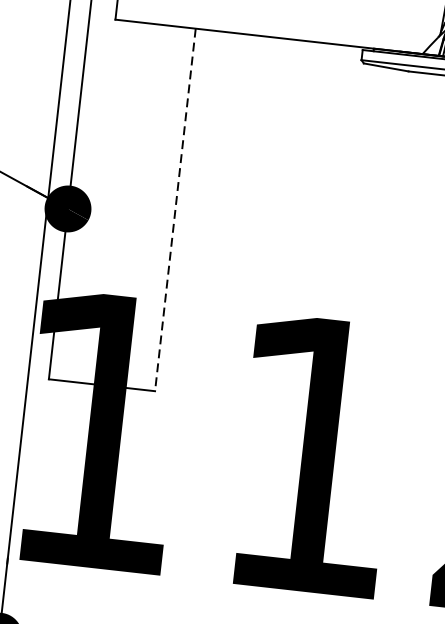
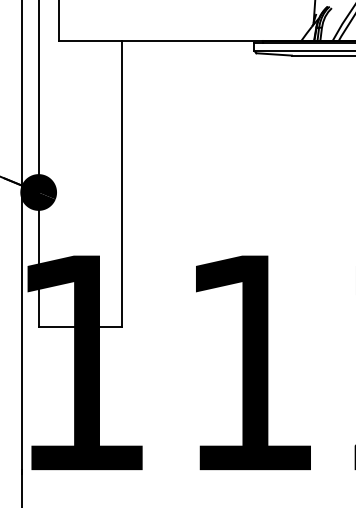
line: (175, 209) -> (122, 183), dashed -> solid

